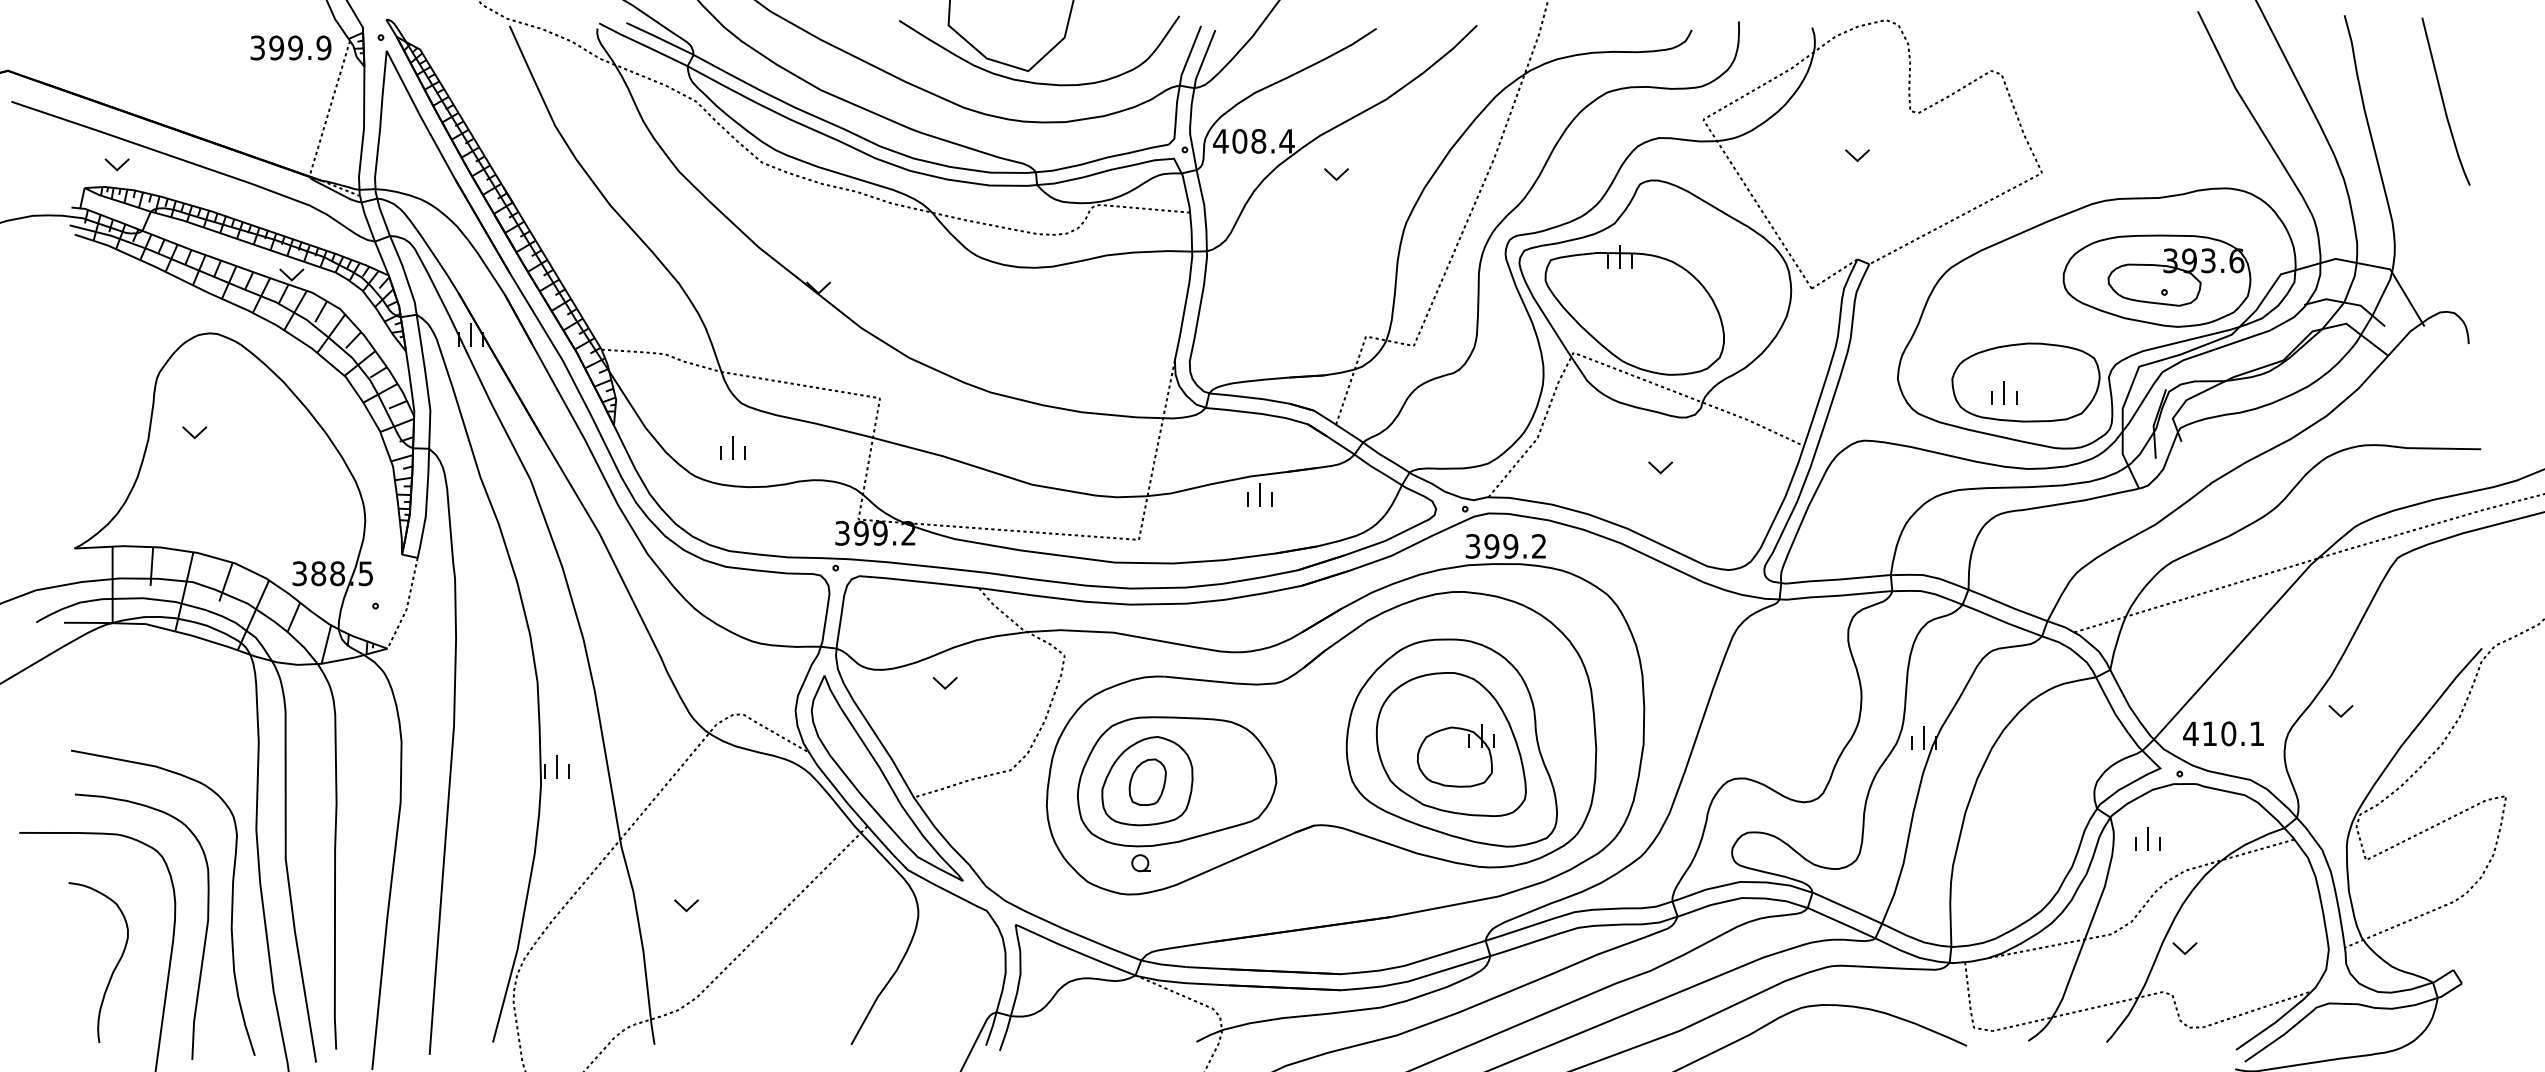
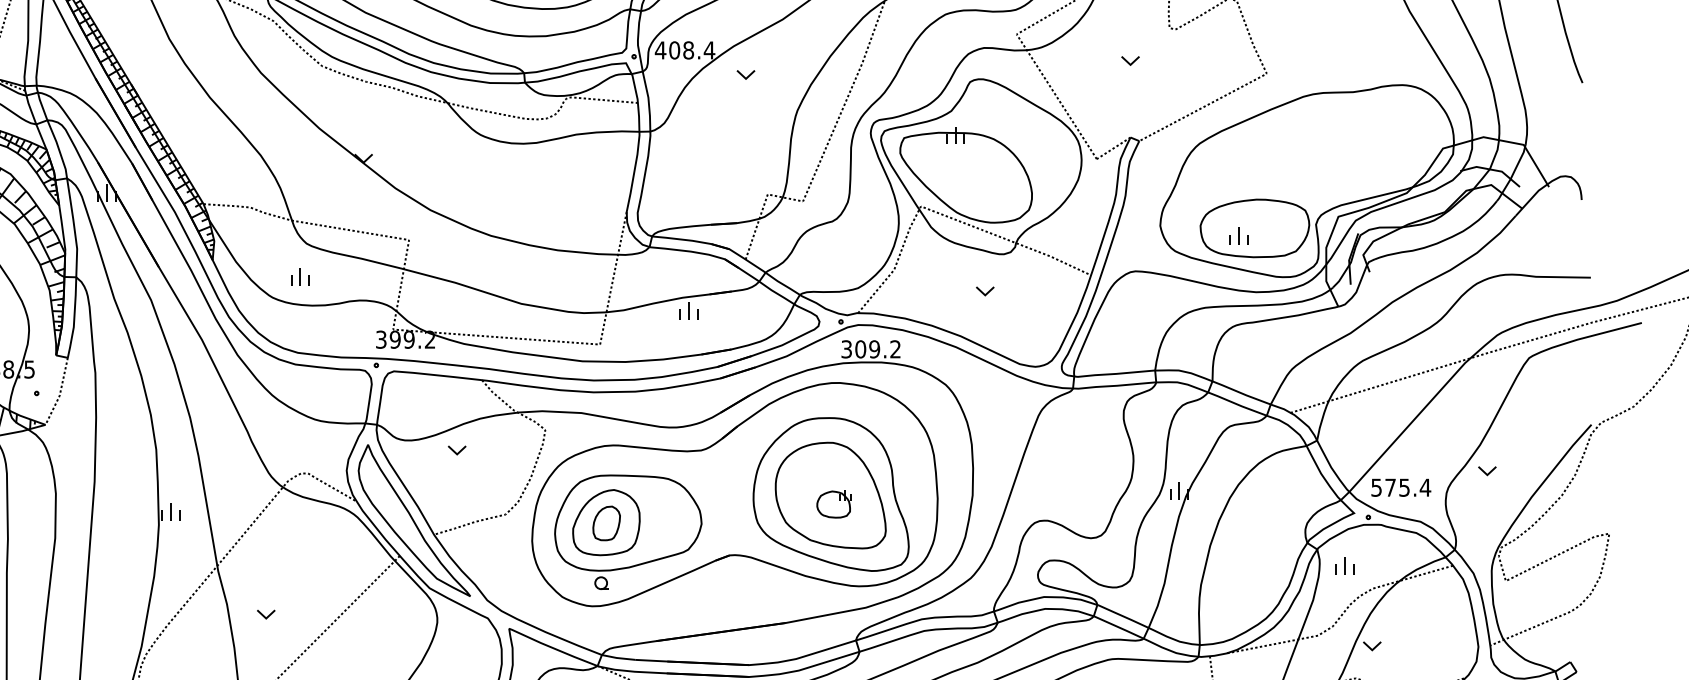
part: (2156, 280) -> (1351, 153), removed
text: (1491, 546) -> (860, 349), 399.2 -> 309.2
text: (2223, 733) -> (1400, 487), 410.1 -> 575.4
part: (1455, 755) -> (833, 503), size x0.6

